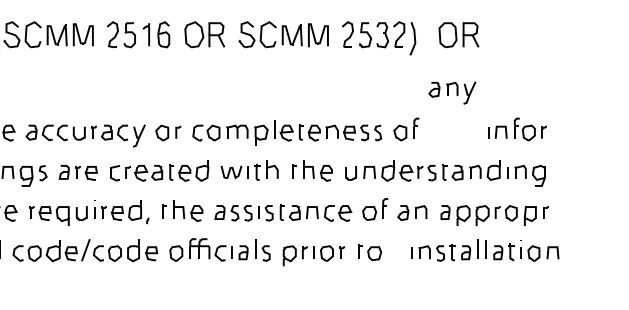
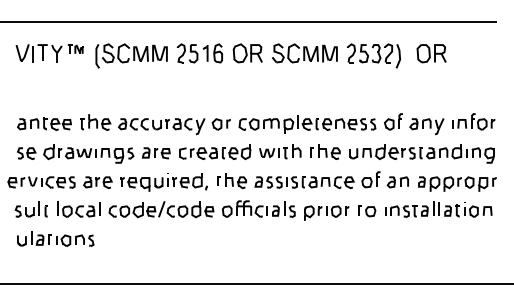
part: (451, 92) -> (426, 126), moved
part: (485, 250) -> (438, 209), moved

